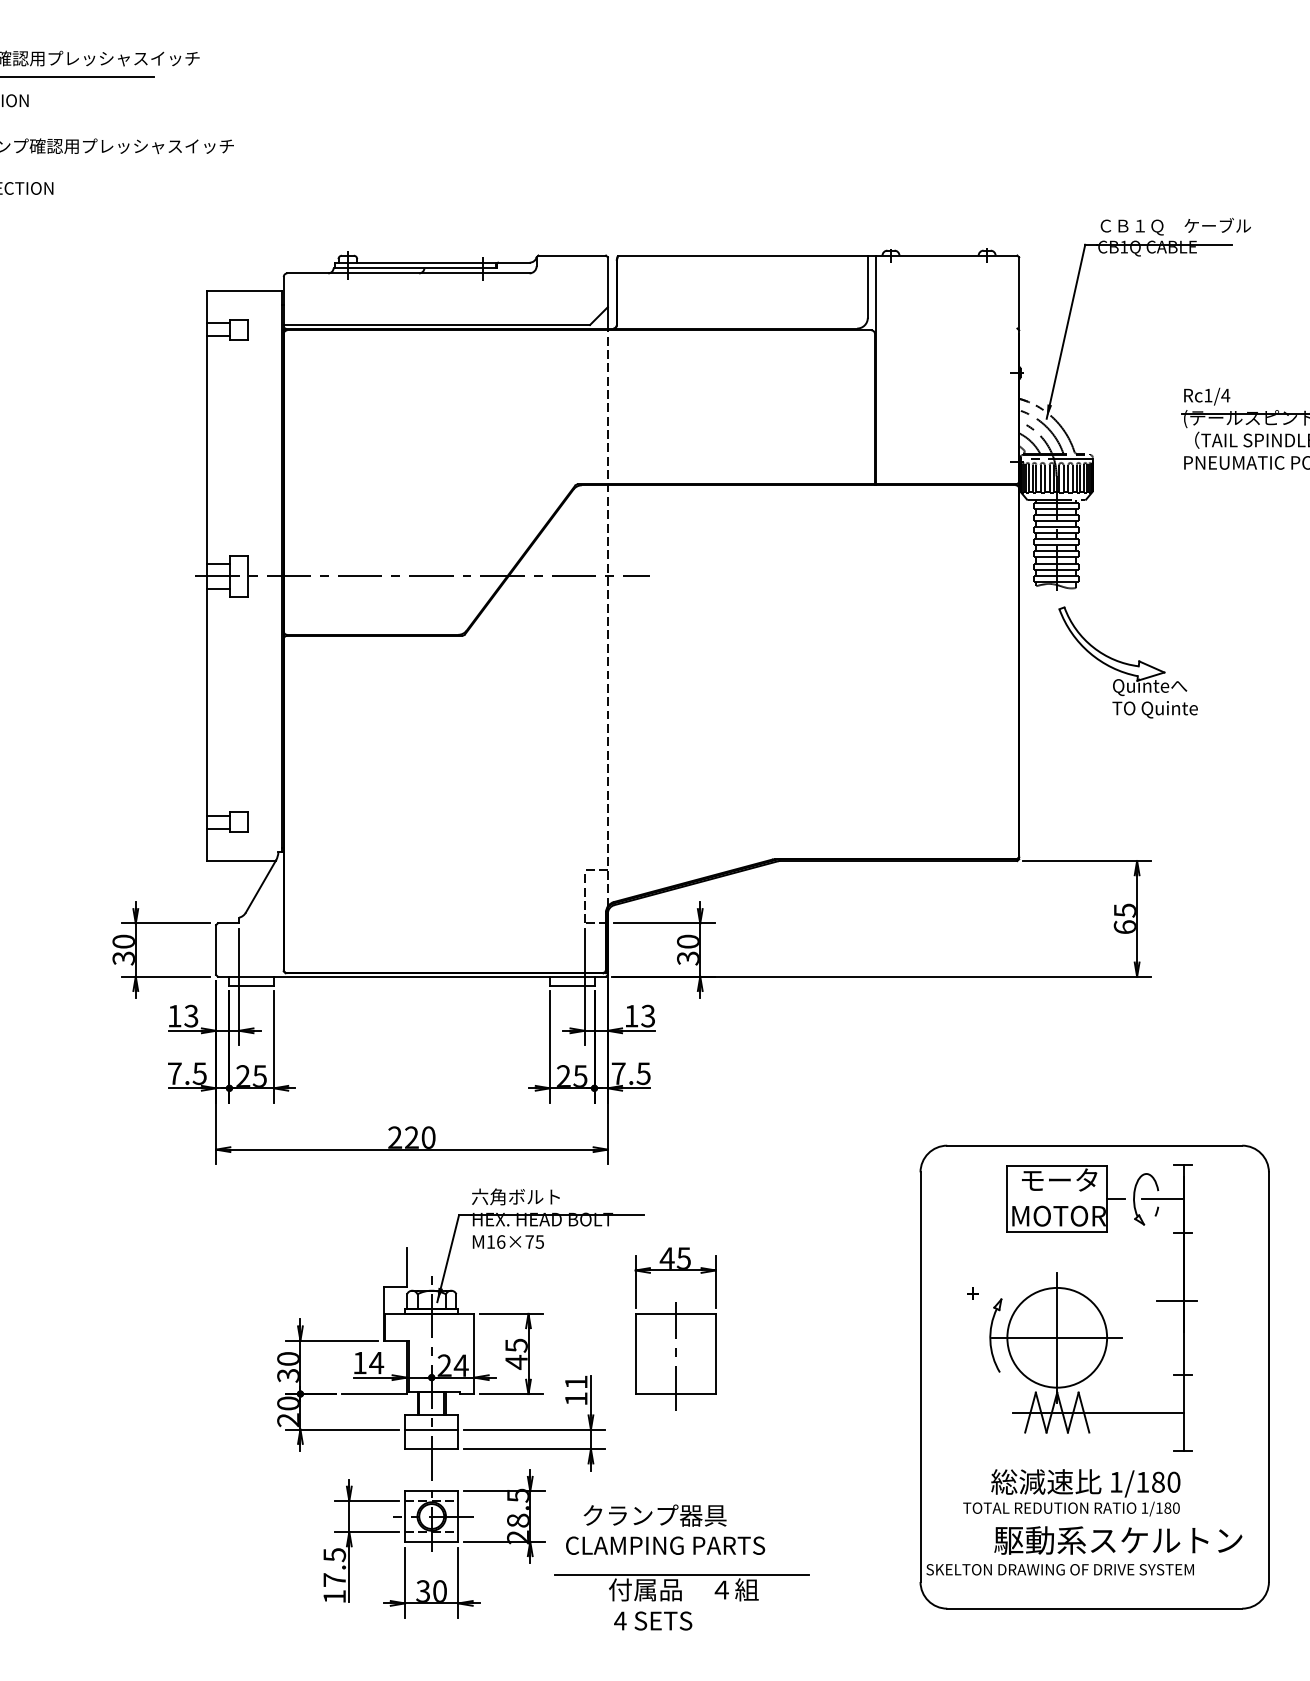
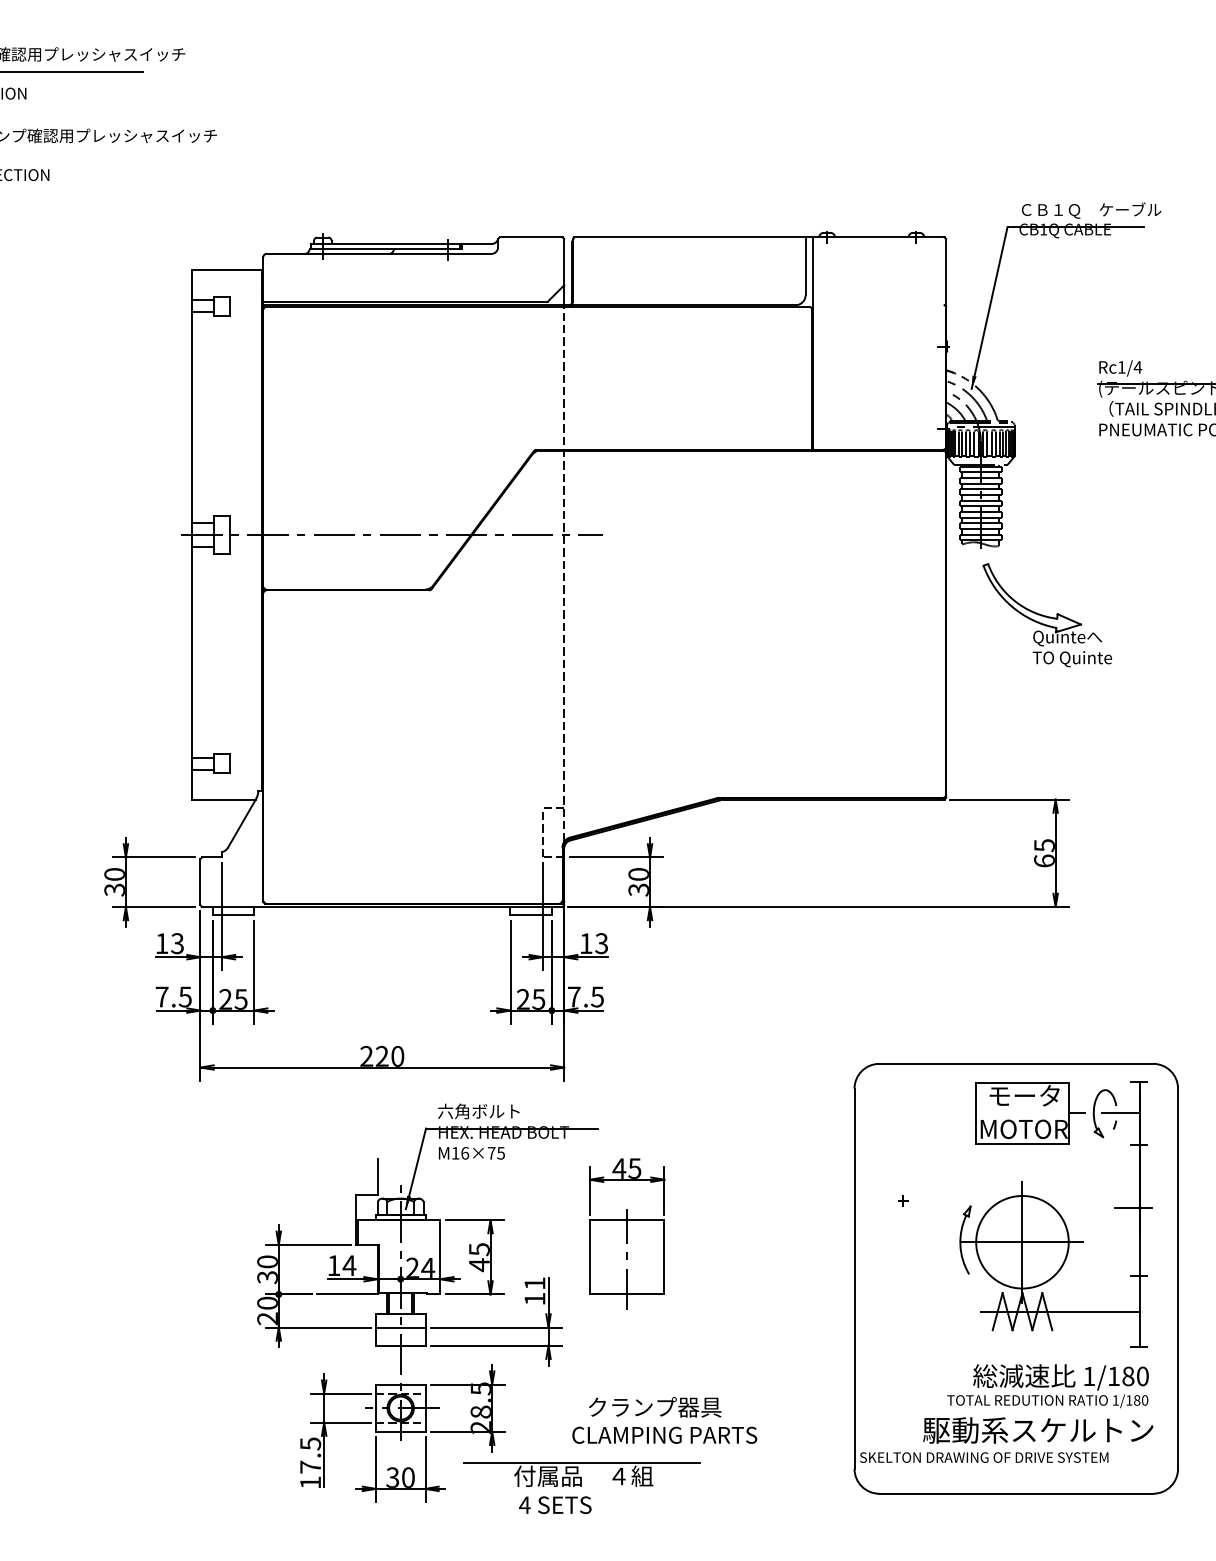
part: (1092, 1307) -> (1055, 1214), moved
text: (1071, 1493) -> (1047, 1386), moved
text: (665, 1529) -> (664, 1420), moved
part: (681, 1603) -> (581, 1488), moved

